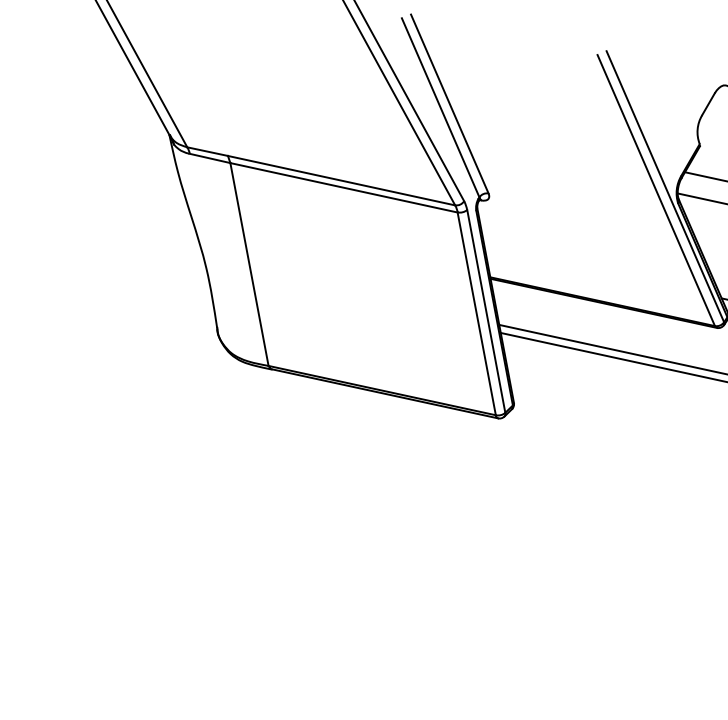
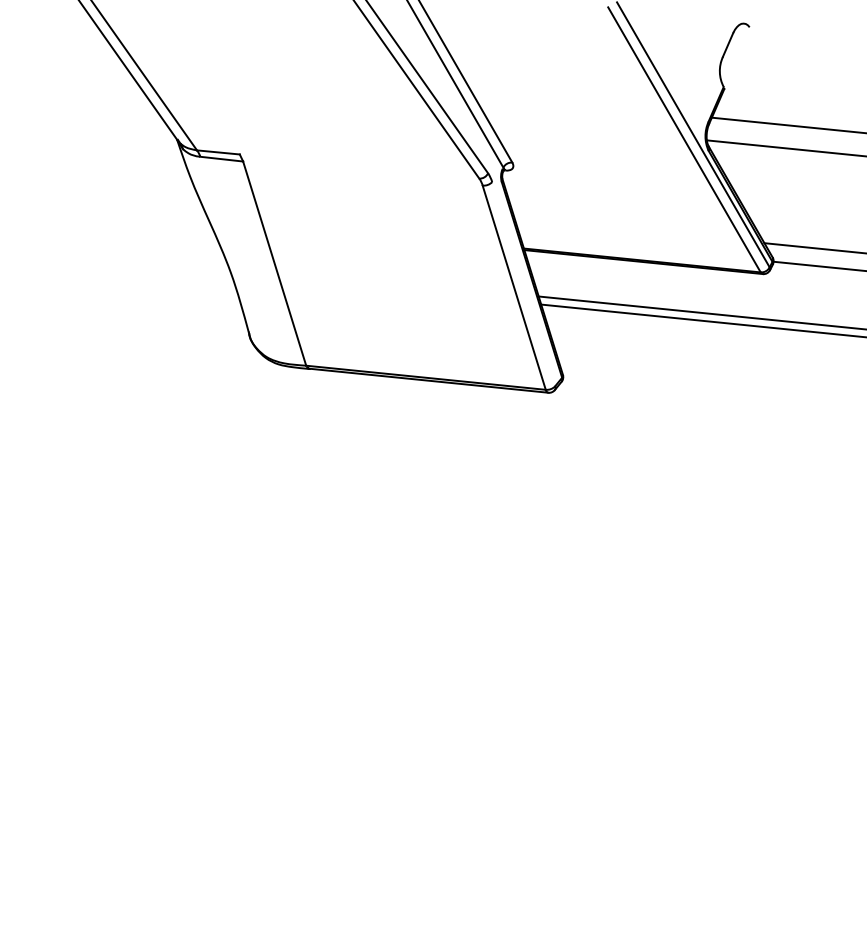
line: (341, 180) -> (359, 166), removed
line: (343, 187) -> (362, 173), removed
line: (485, 311) -> (523, 284), removed

